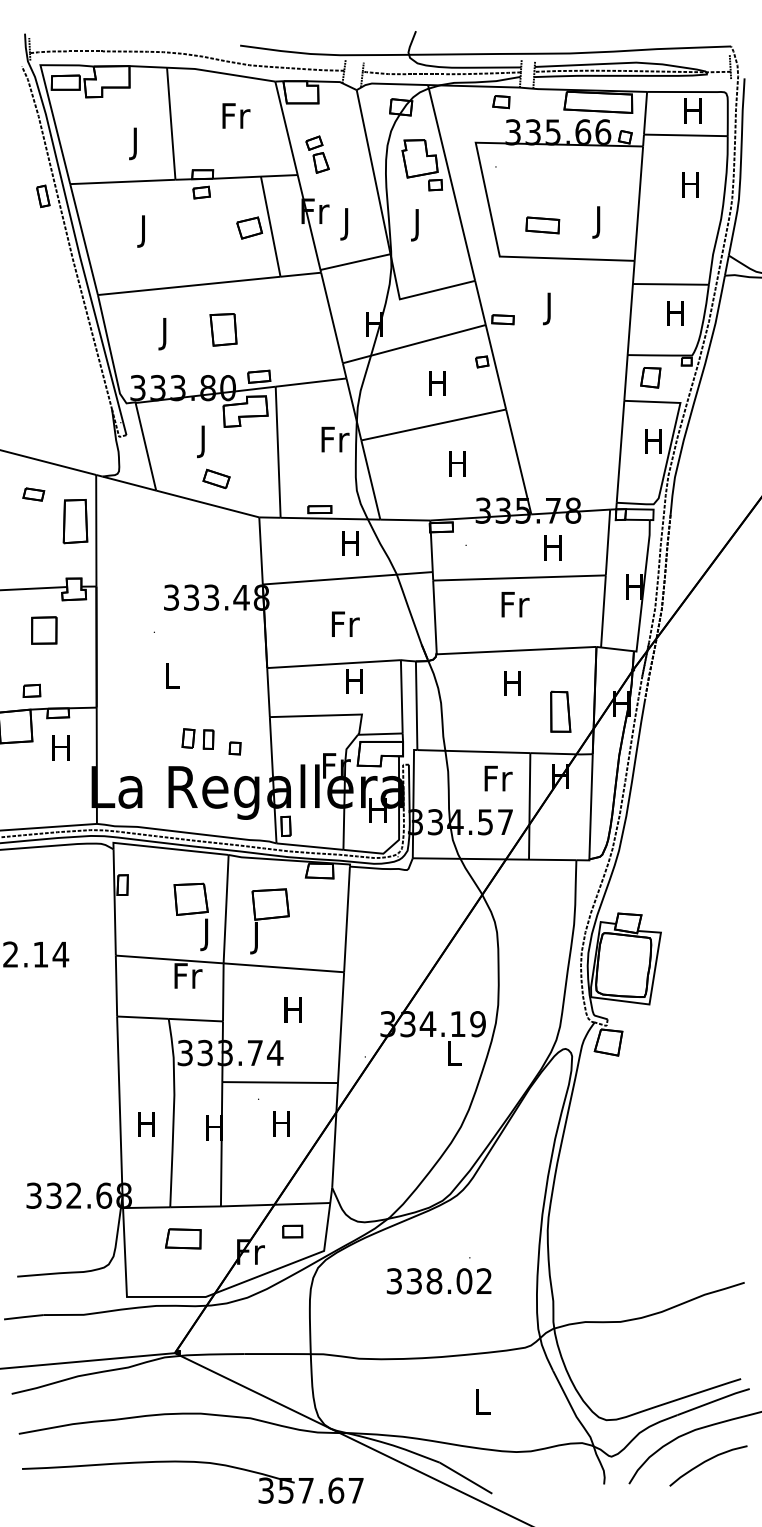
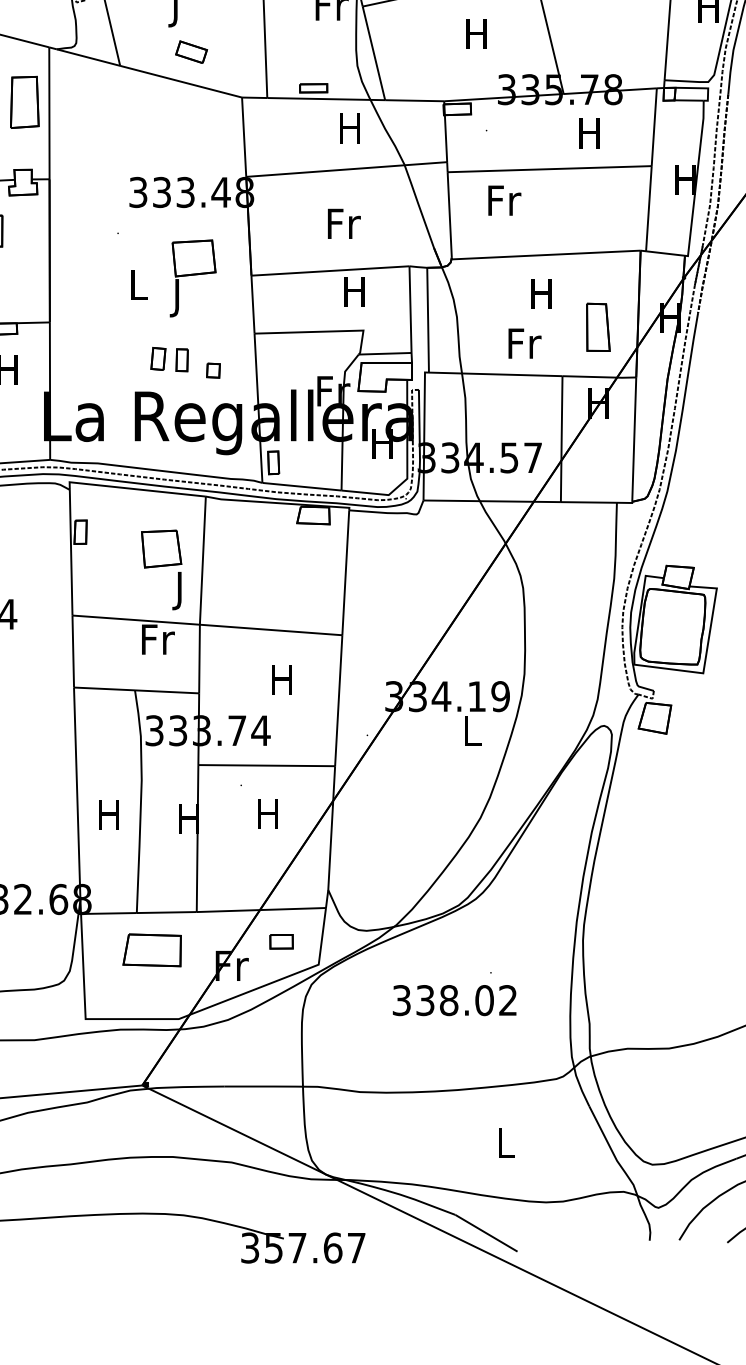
text: (515, 604) -> (504, 200), moved
text: (498, 778) -> (524, 343), moved
part: (269, 921) -> (192, 278), moved
part: (183, 1238) -> (152, 949), size x1.4

